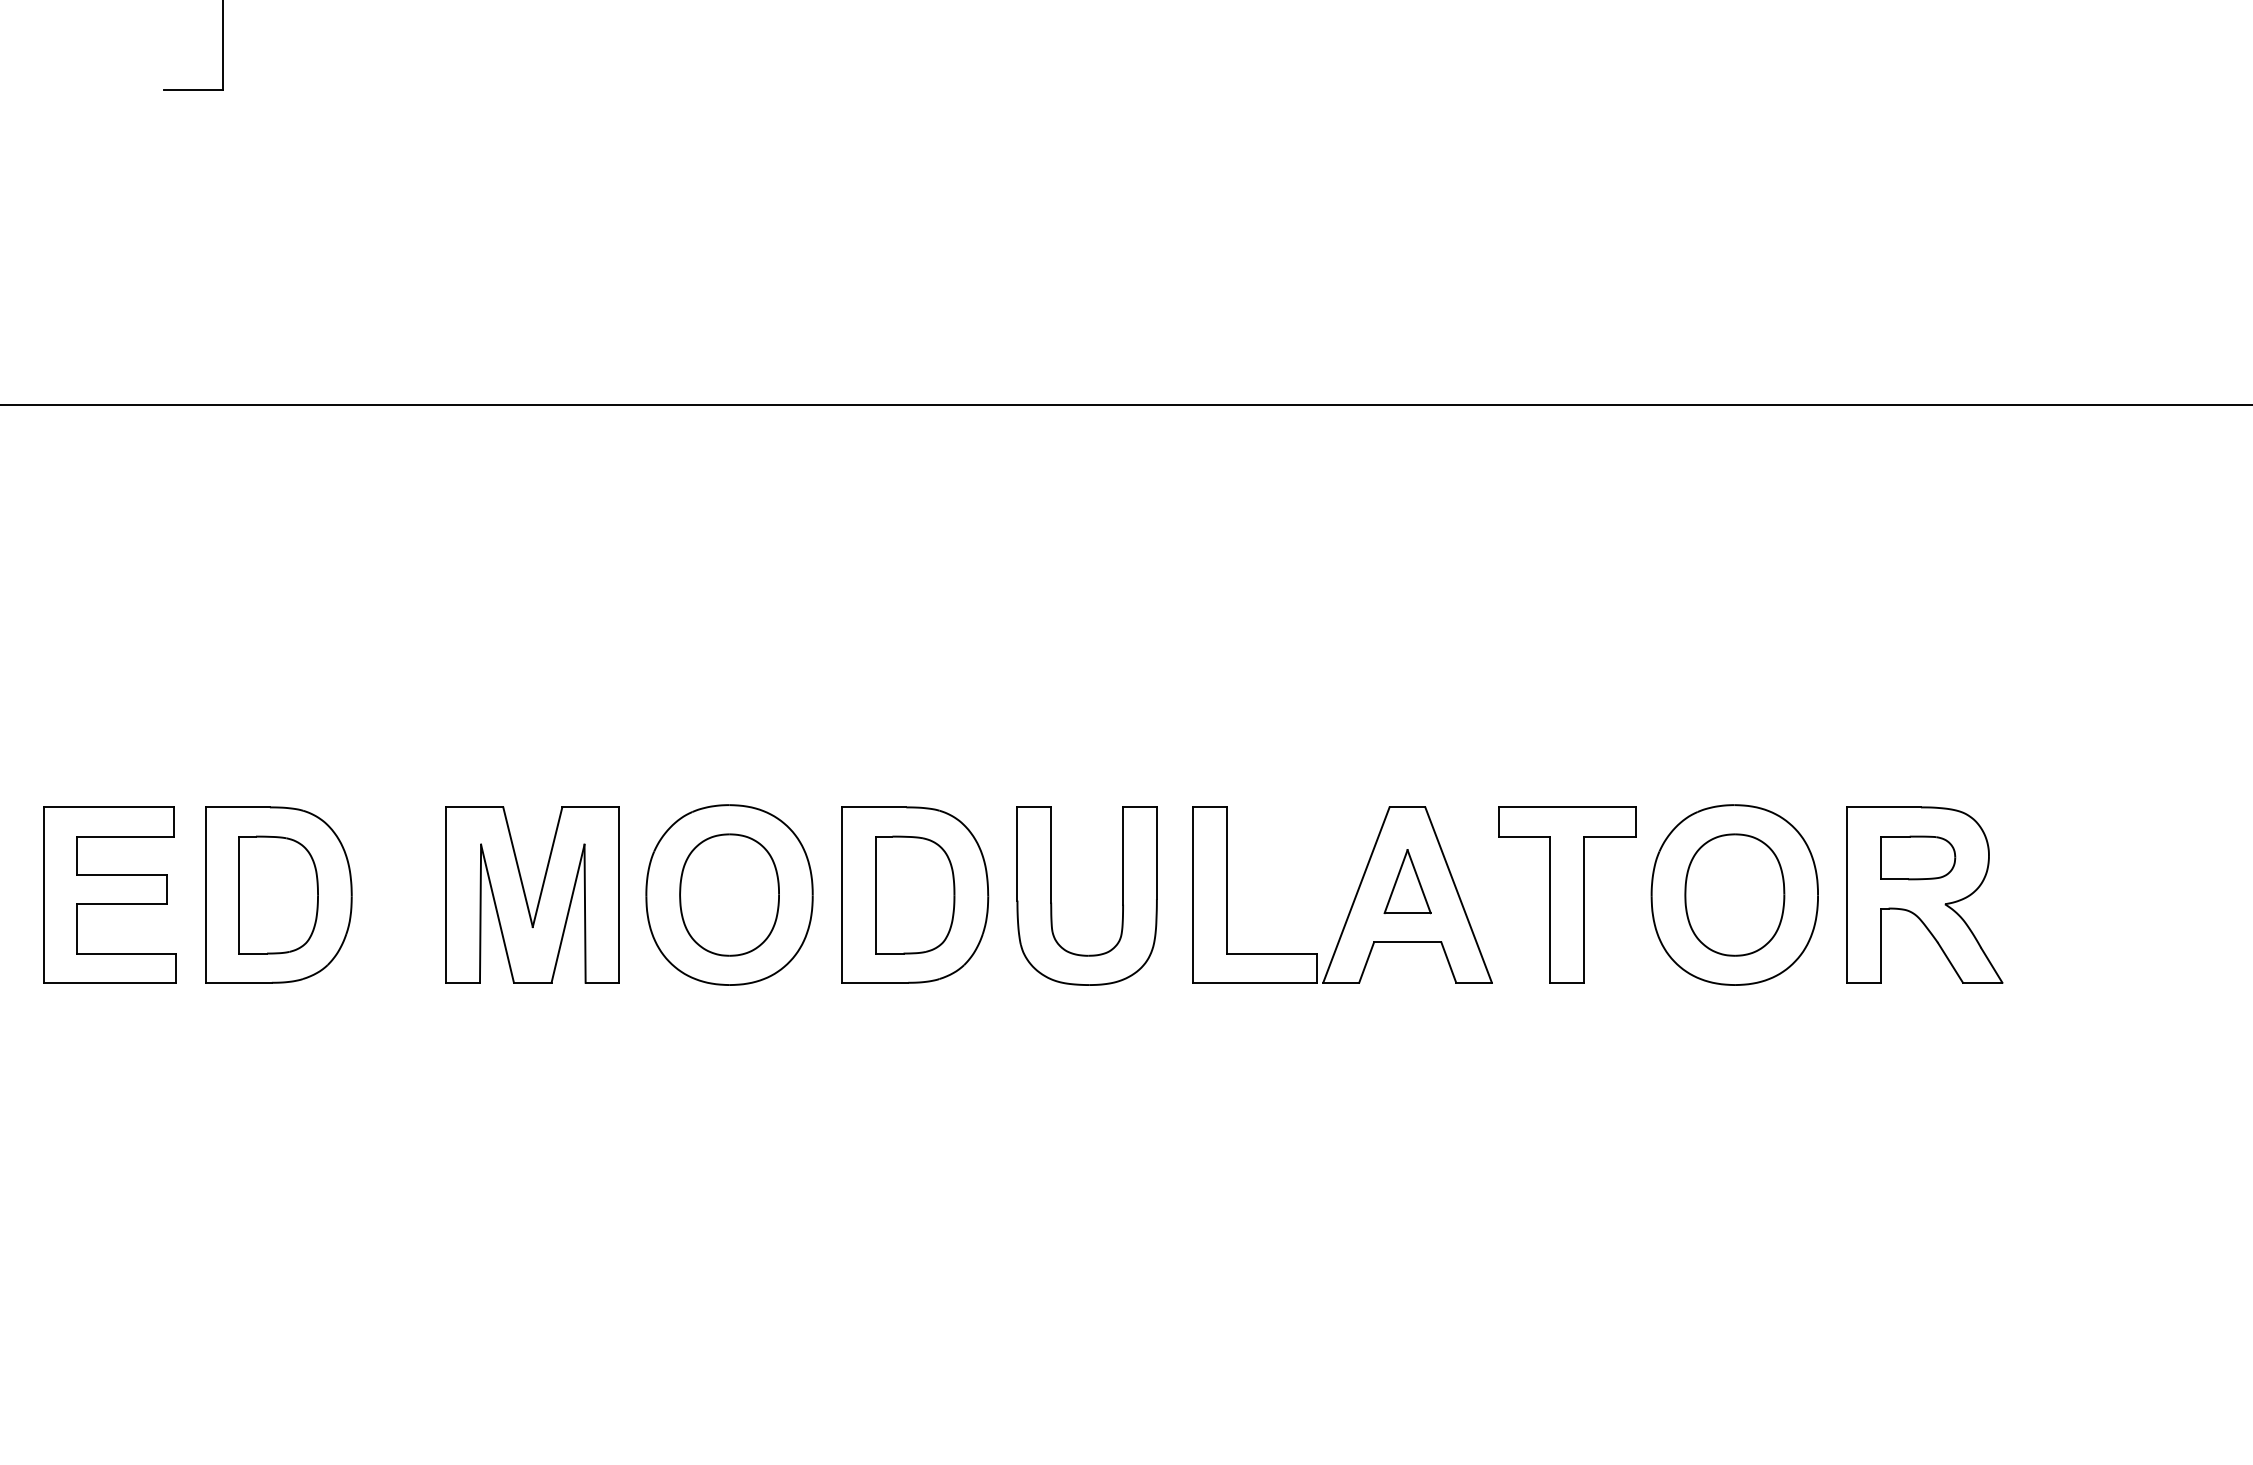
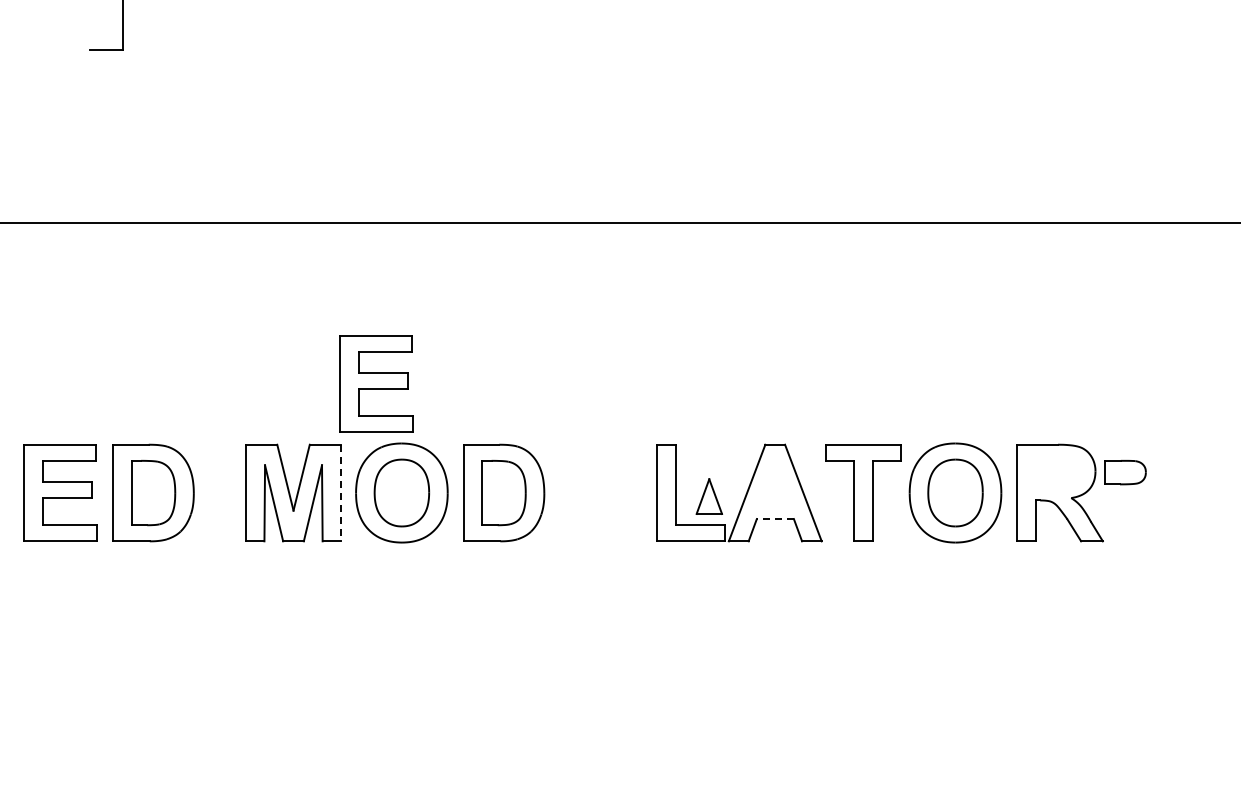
part: (683, 696) -> (376, 383), added
part: (1918, 857) -> (1125, 472), moved
part: (1406, 881) -> (708, 496), moved
line: (619, 895) -> (341, 493), solid -> dashed
part: (1052, 895) -> (579, 493), removed
line: (1407, 943) -> (775, 519), solid -> dashed

